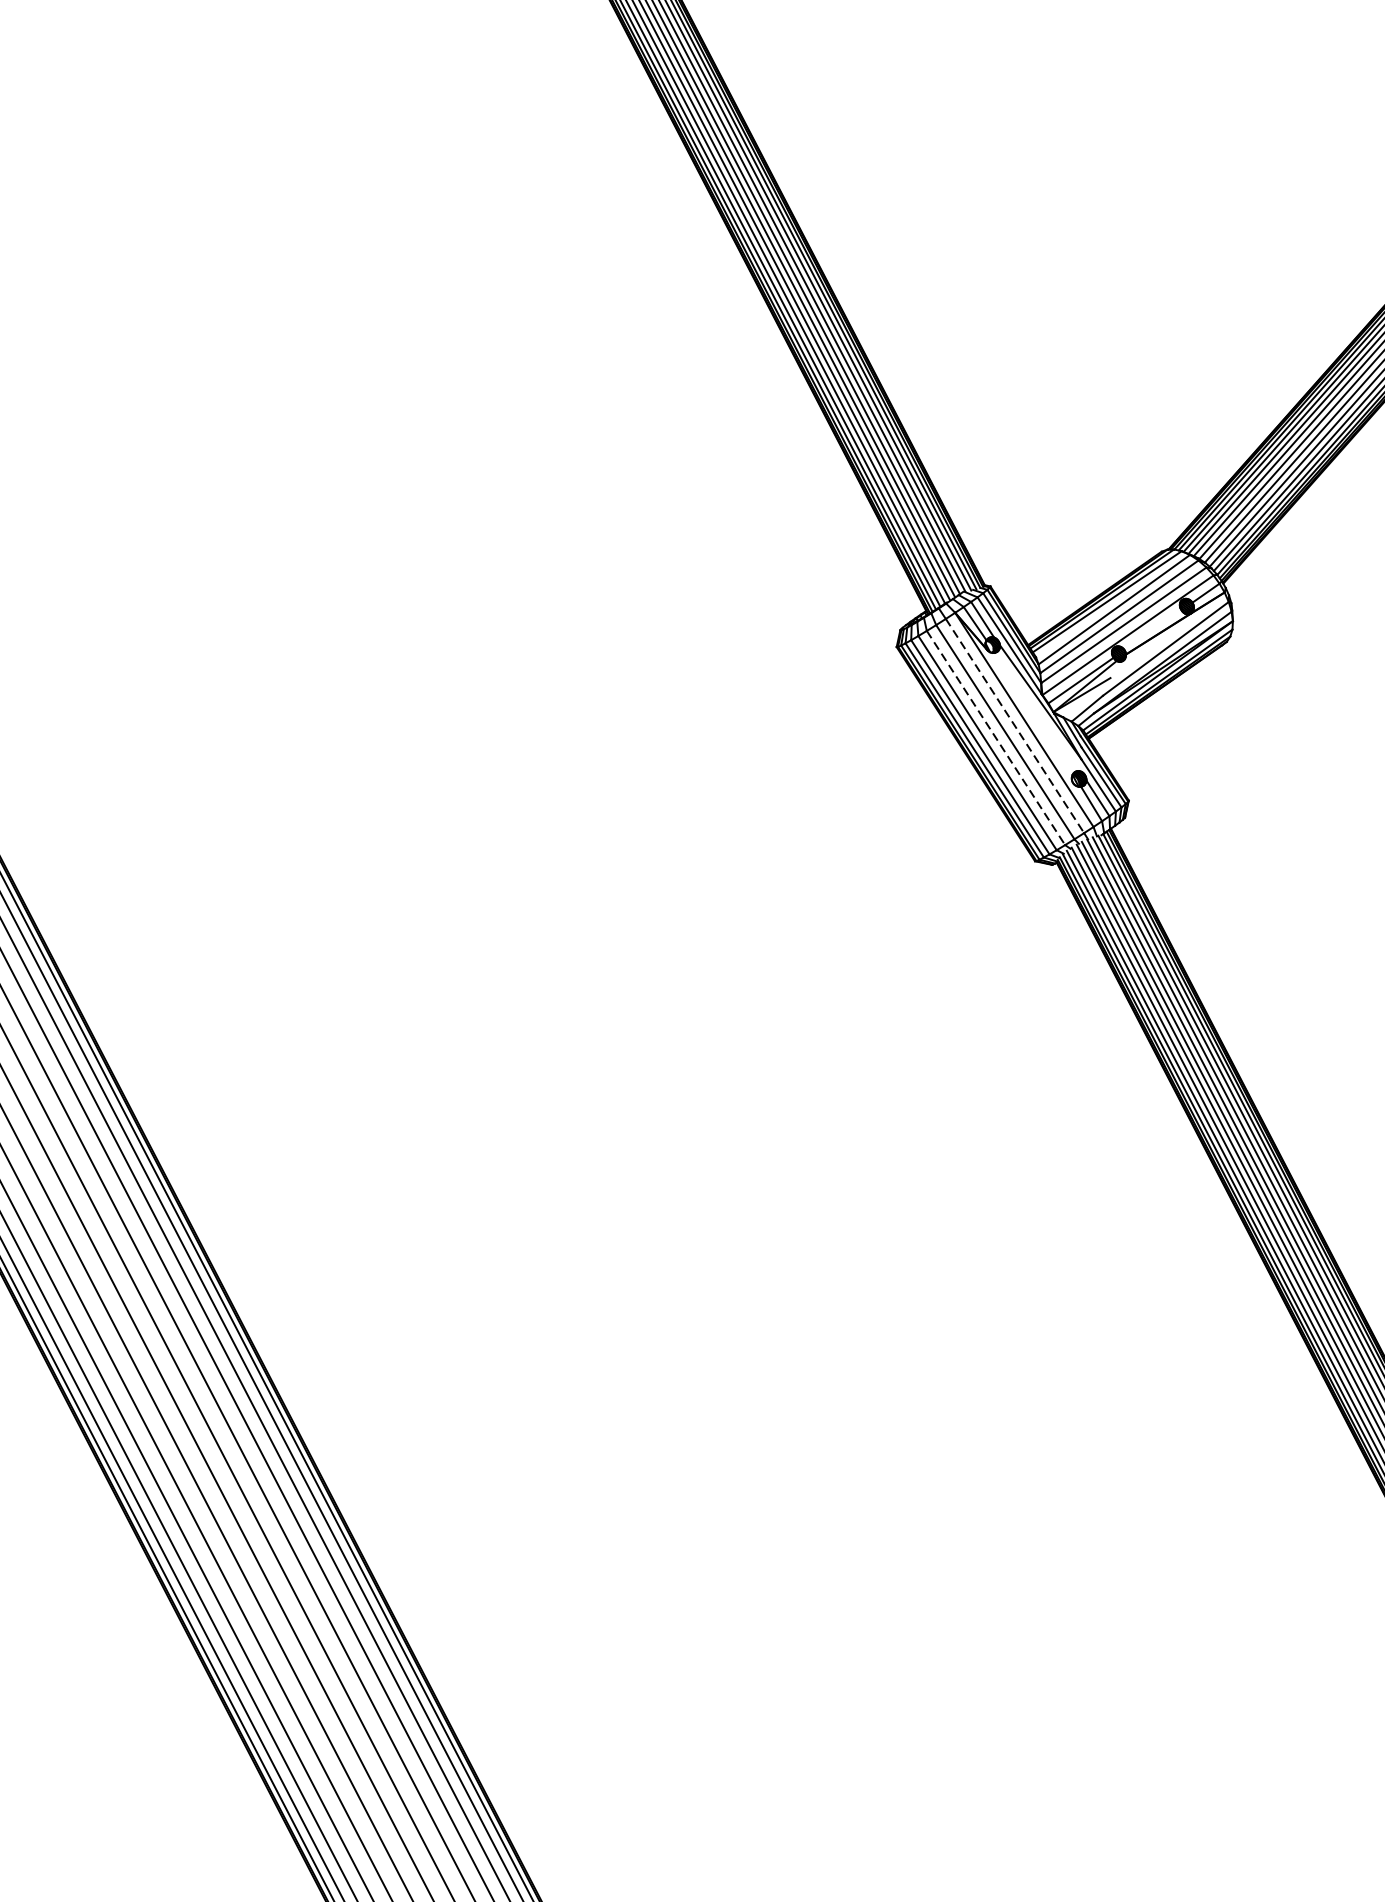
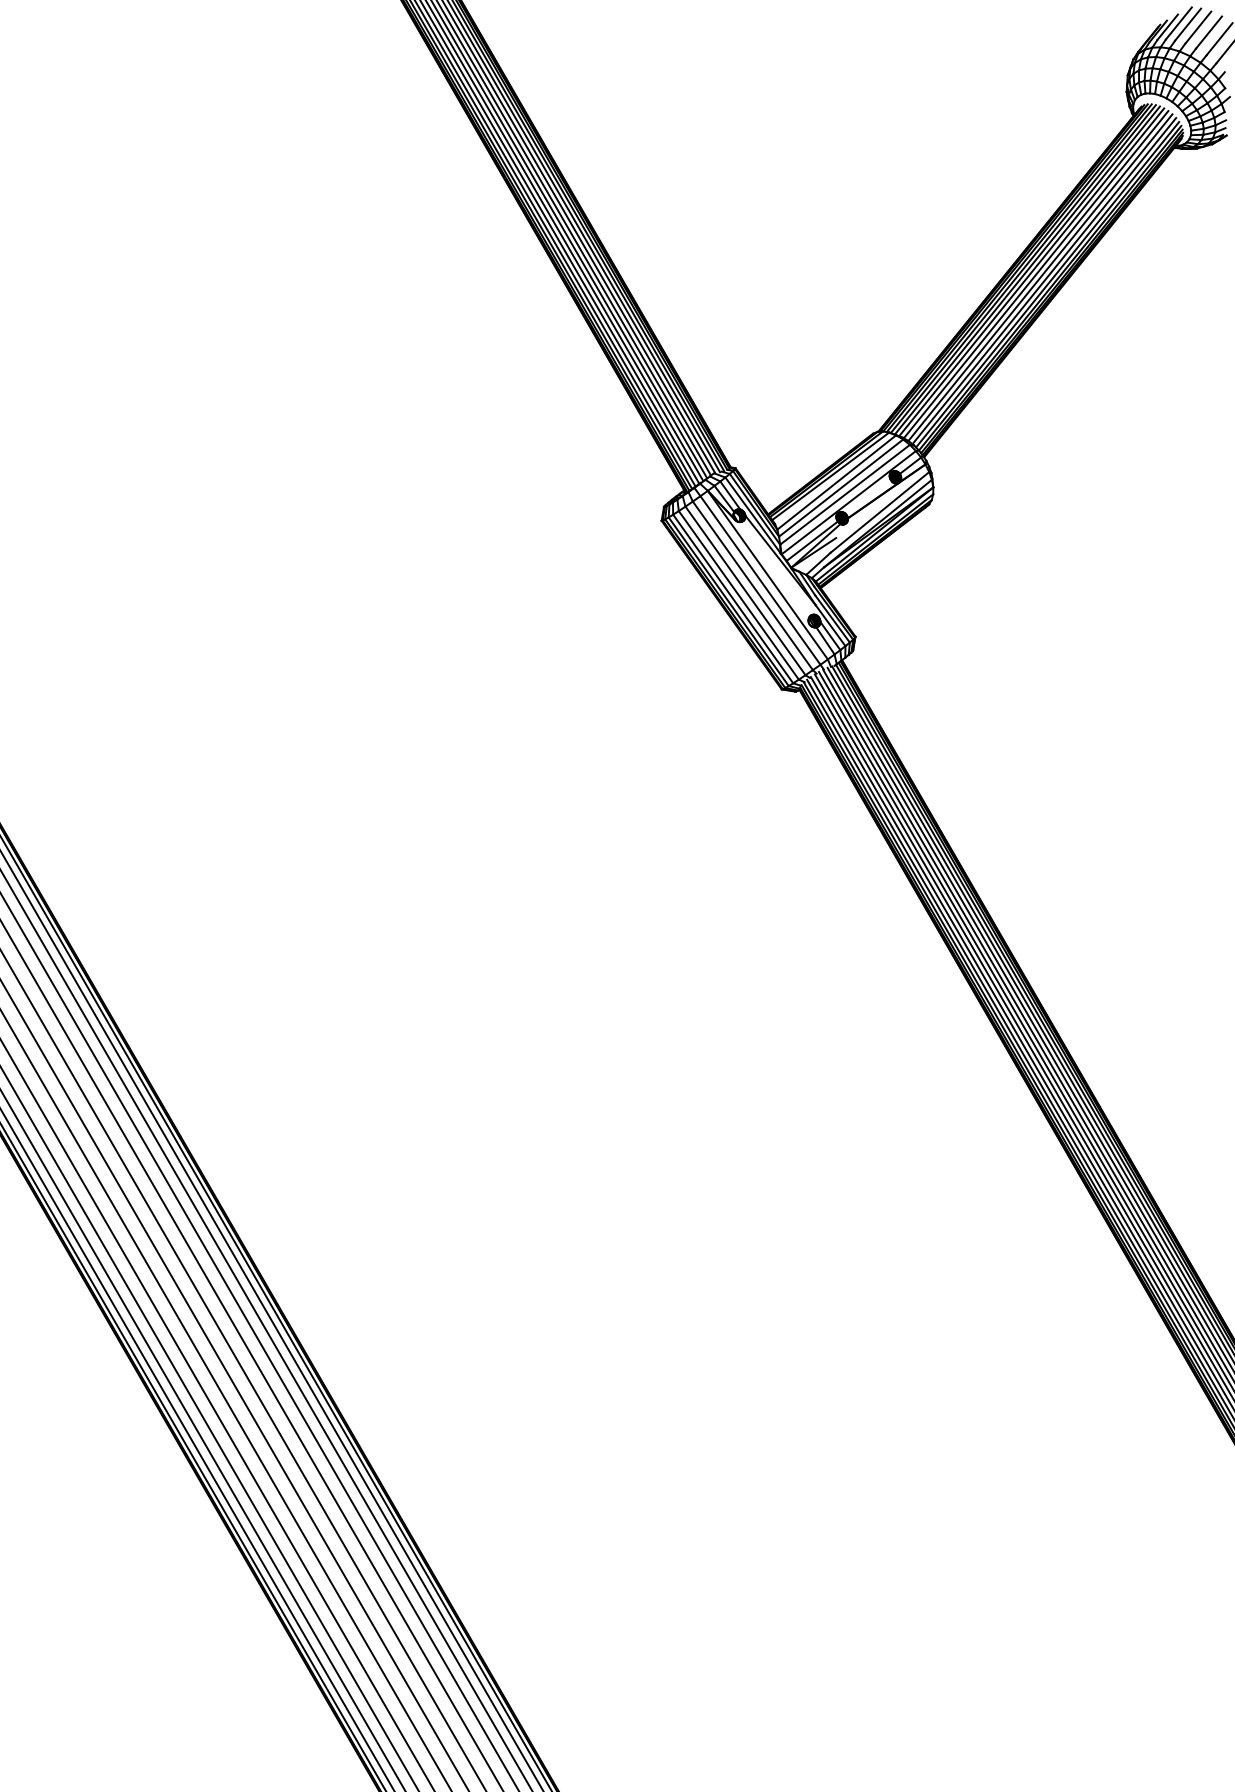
line: (1015, 726) -> (760, 580), dashed -> solid
line: (995, 738) -> (745, 591), dashed -> solid

